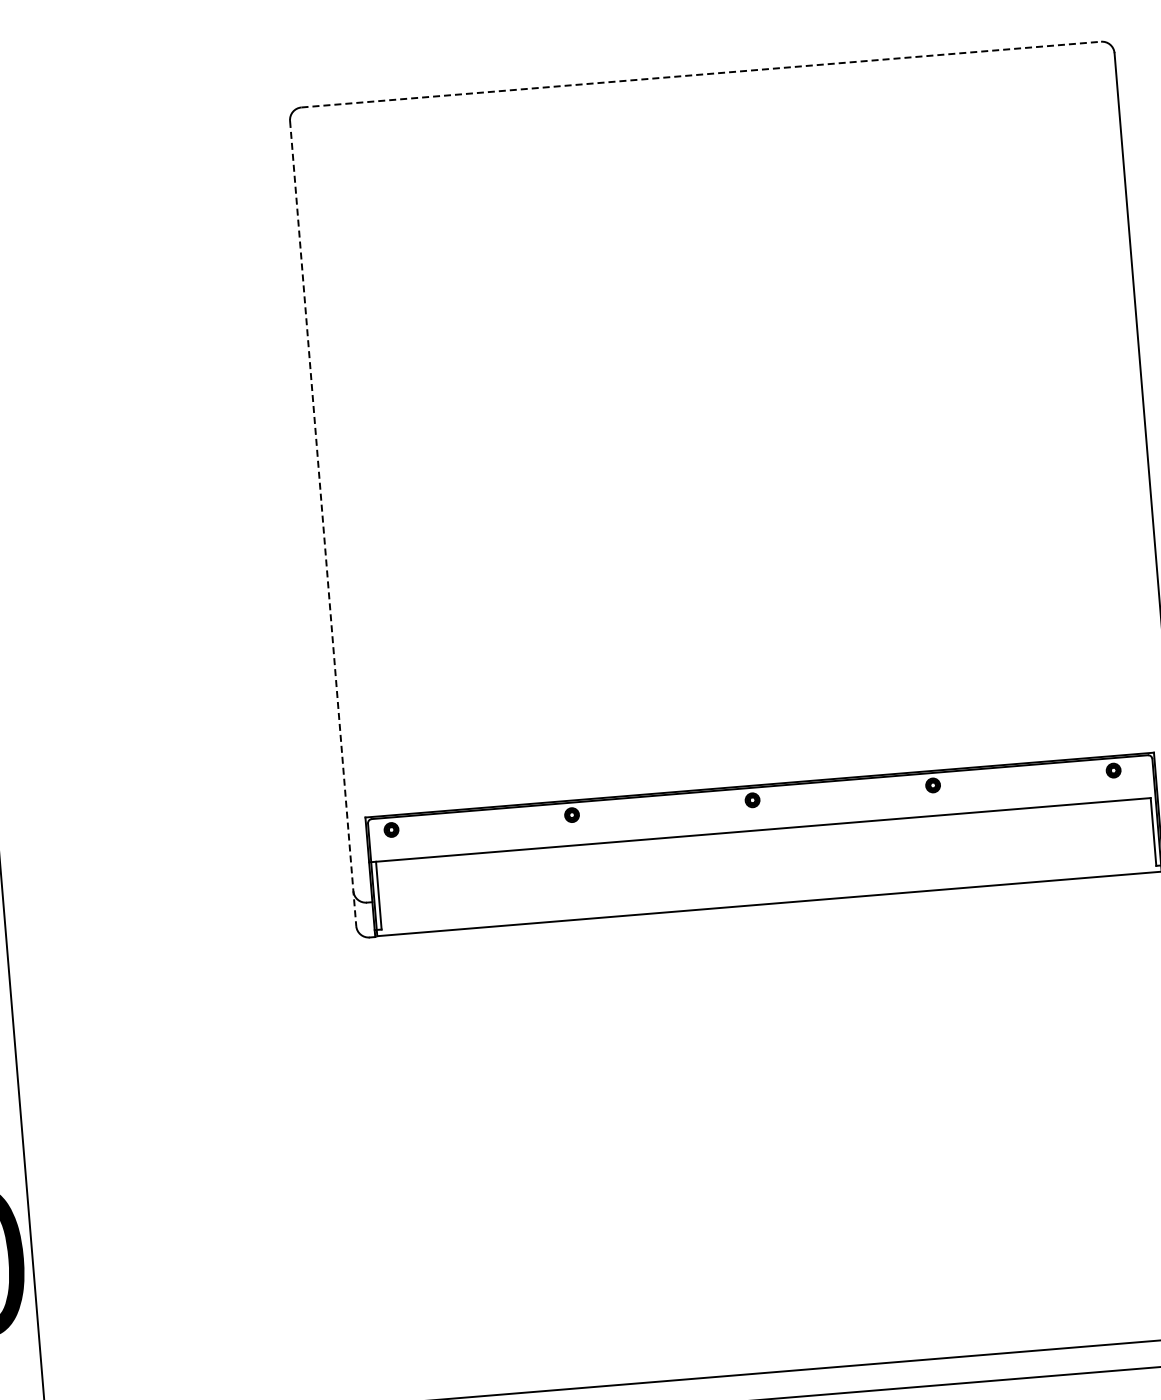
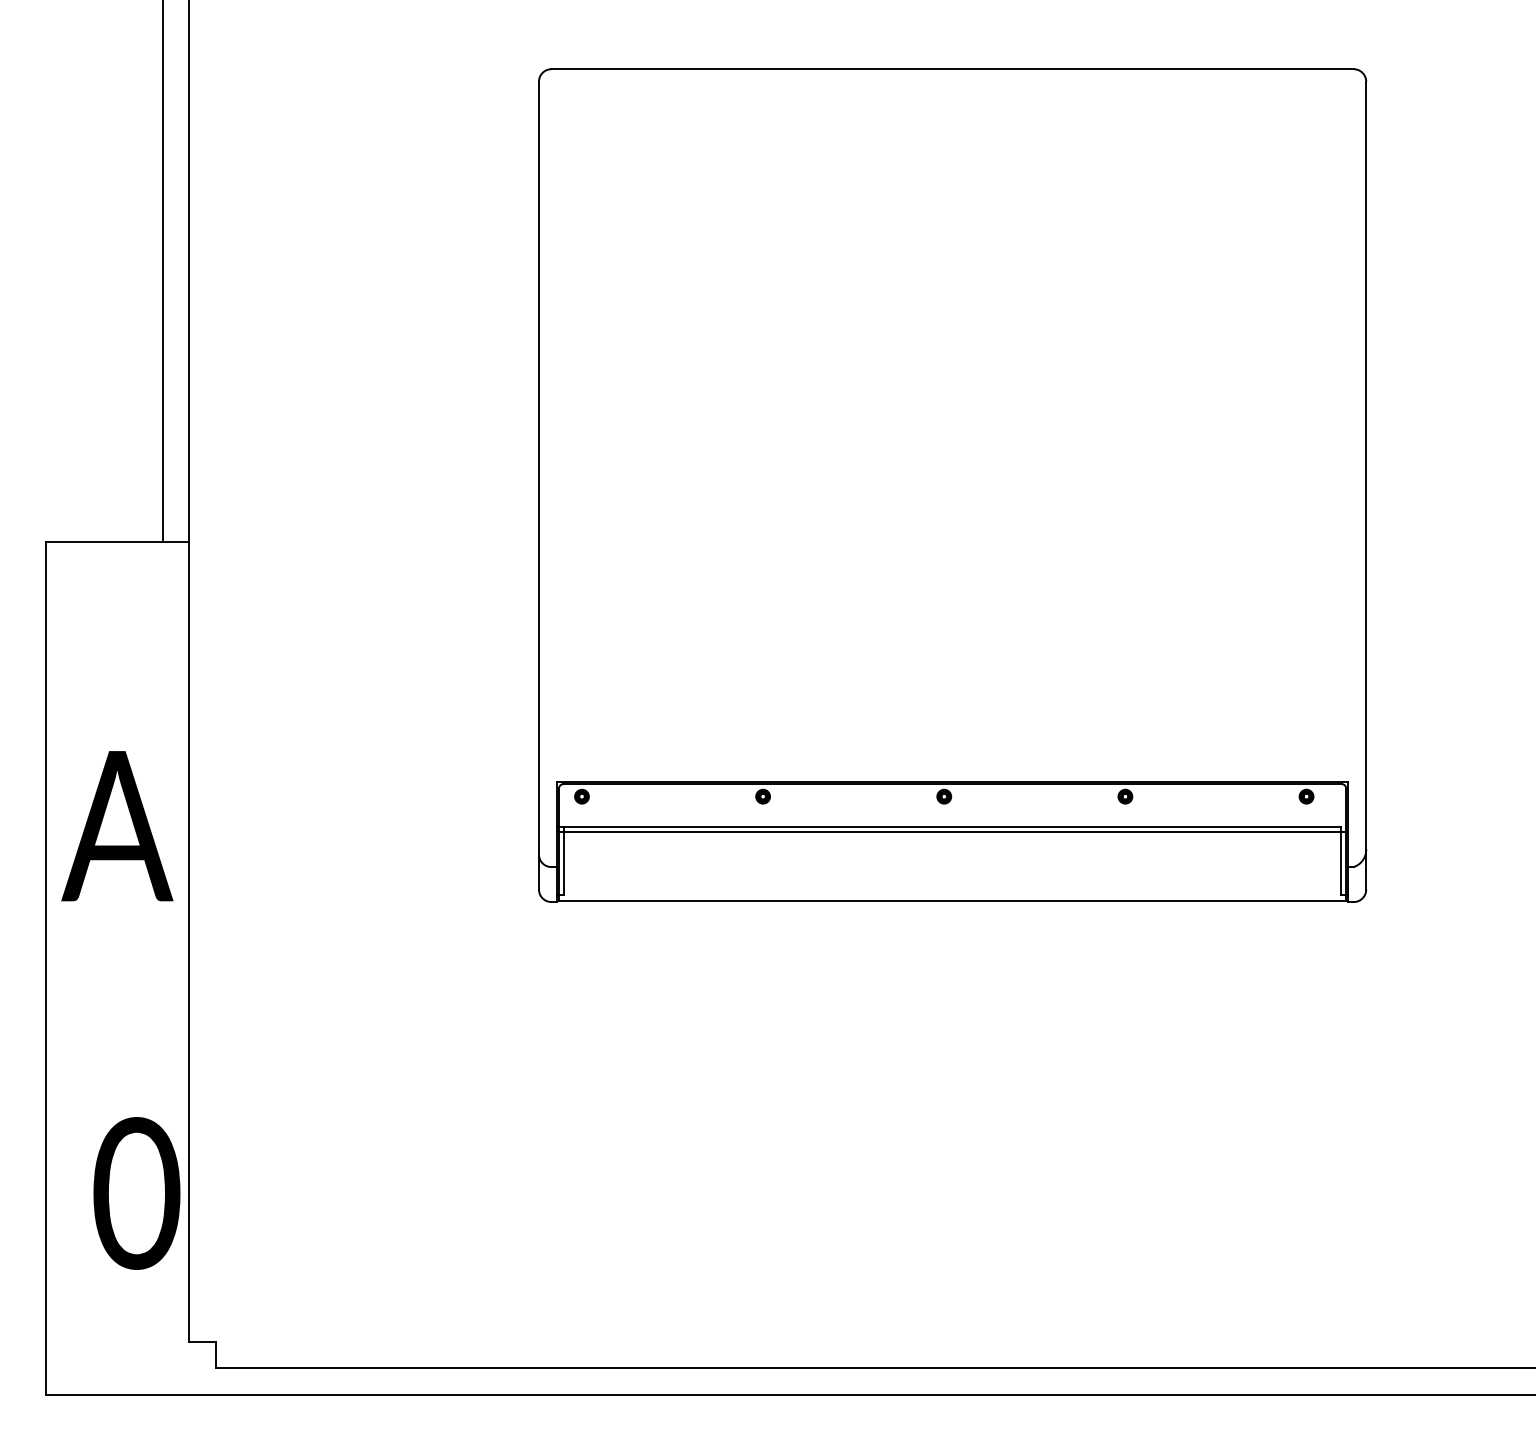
line: (702, 74) -> (953, 69), dashed -> solid
line: (322, 523) -> (538, 485), dashed -> solid
line: (763, 835) -> (952, 832), added

